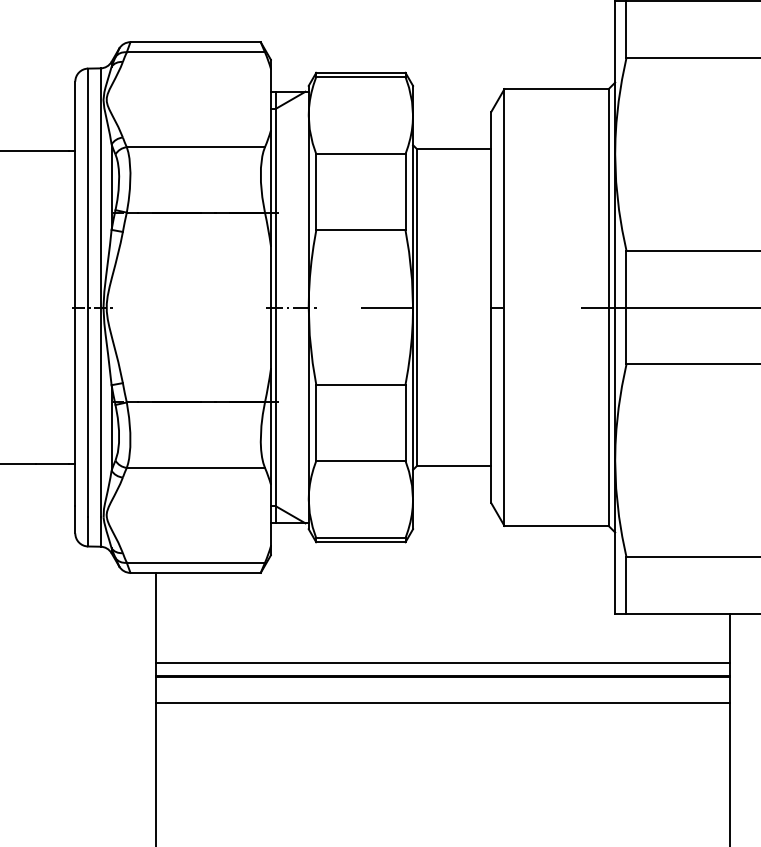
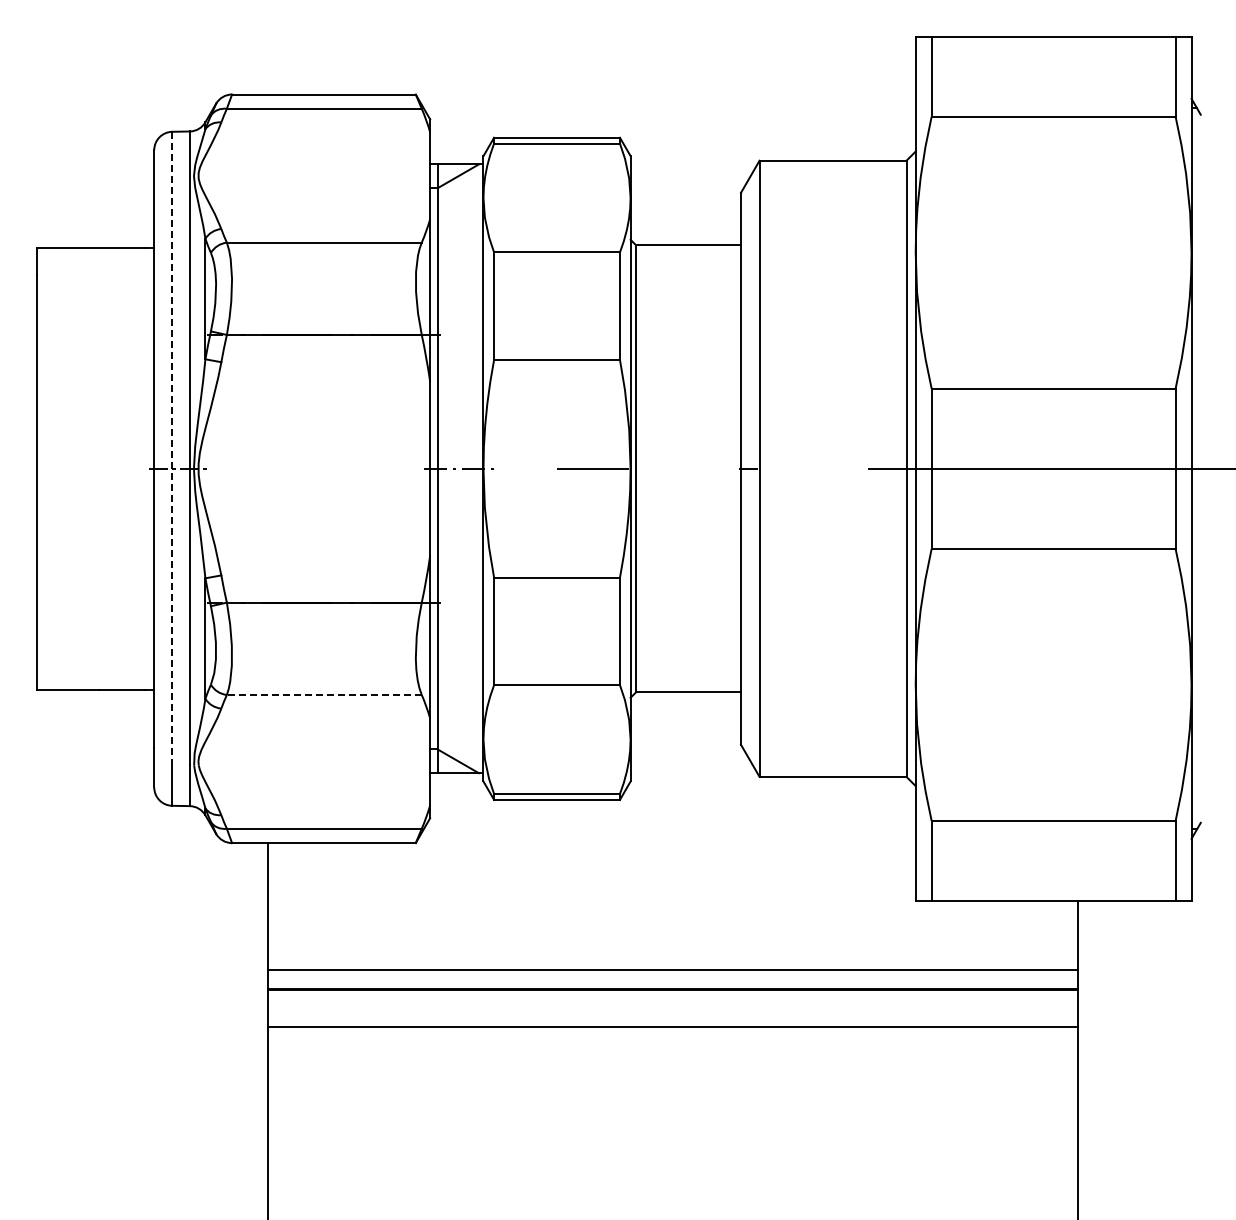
line: (88, 293) -> (172, 448), solid -> dashed
line: (195, 467) -> (323, 694), solid -> dashed

